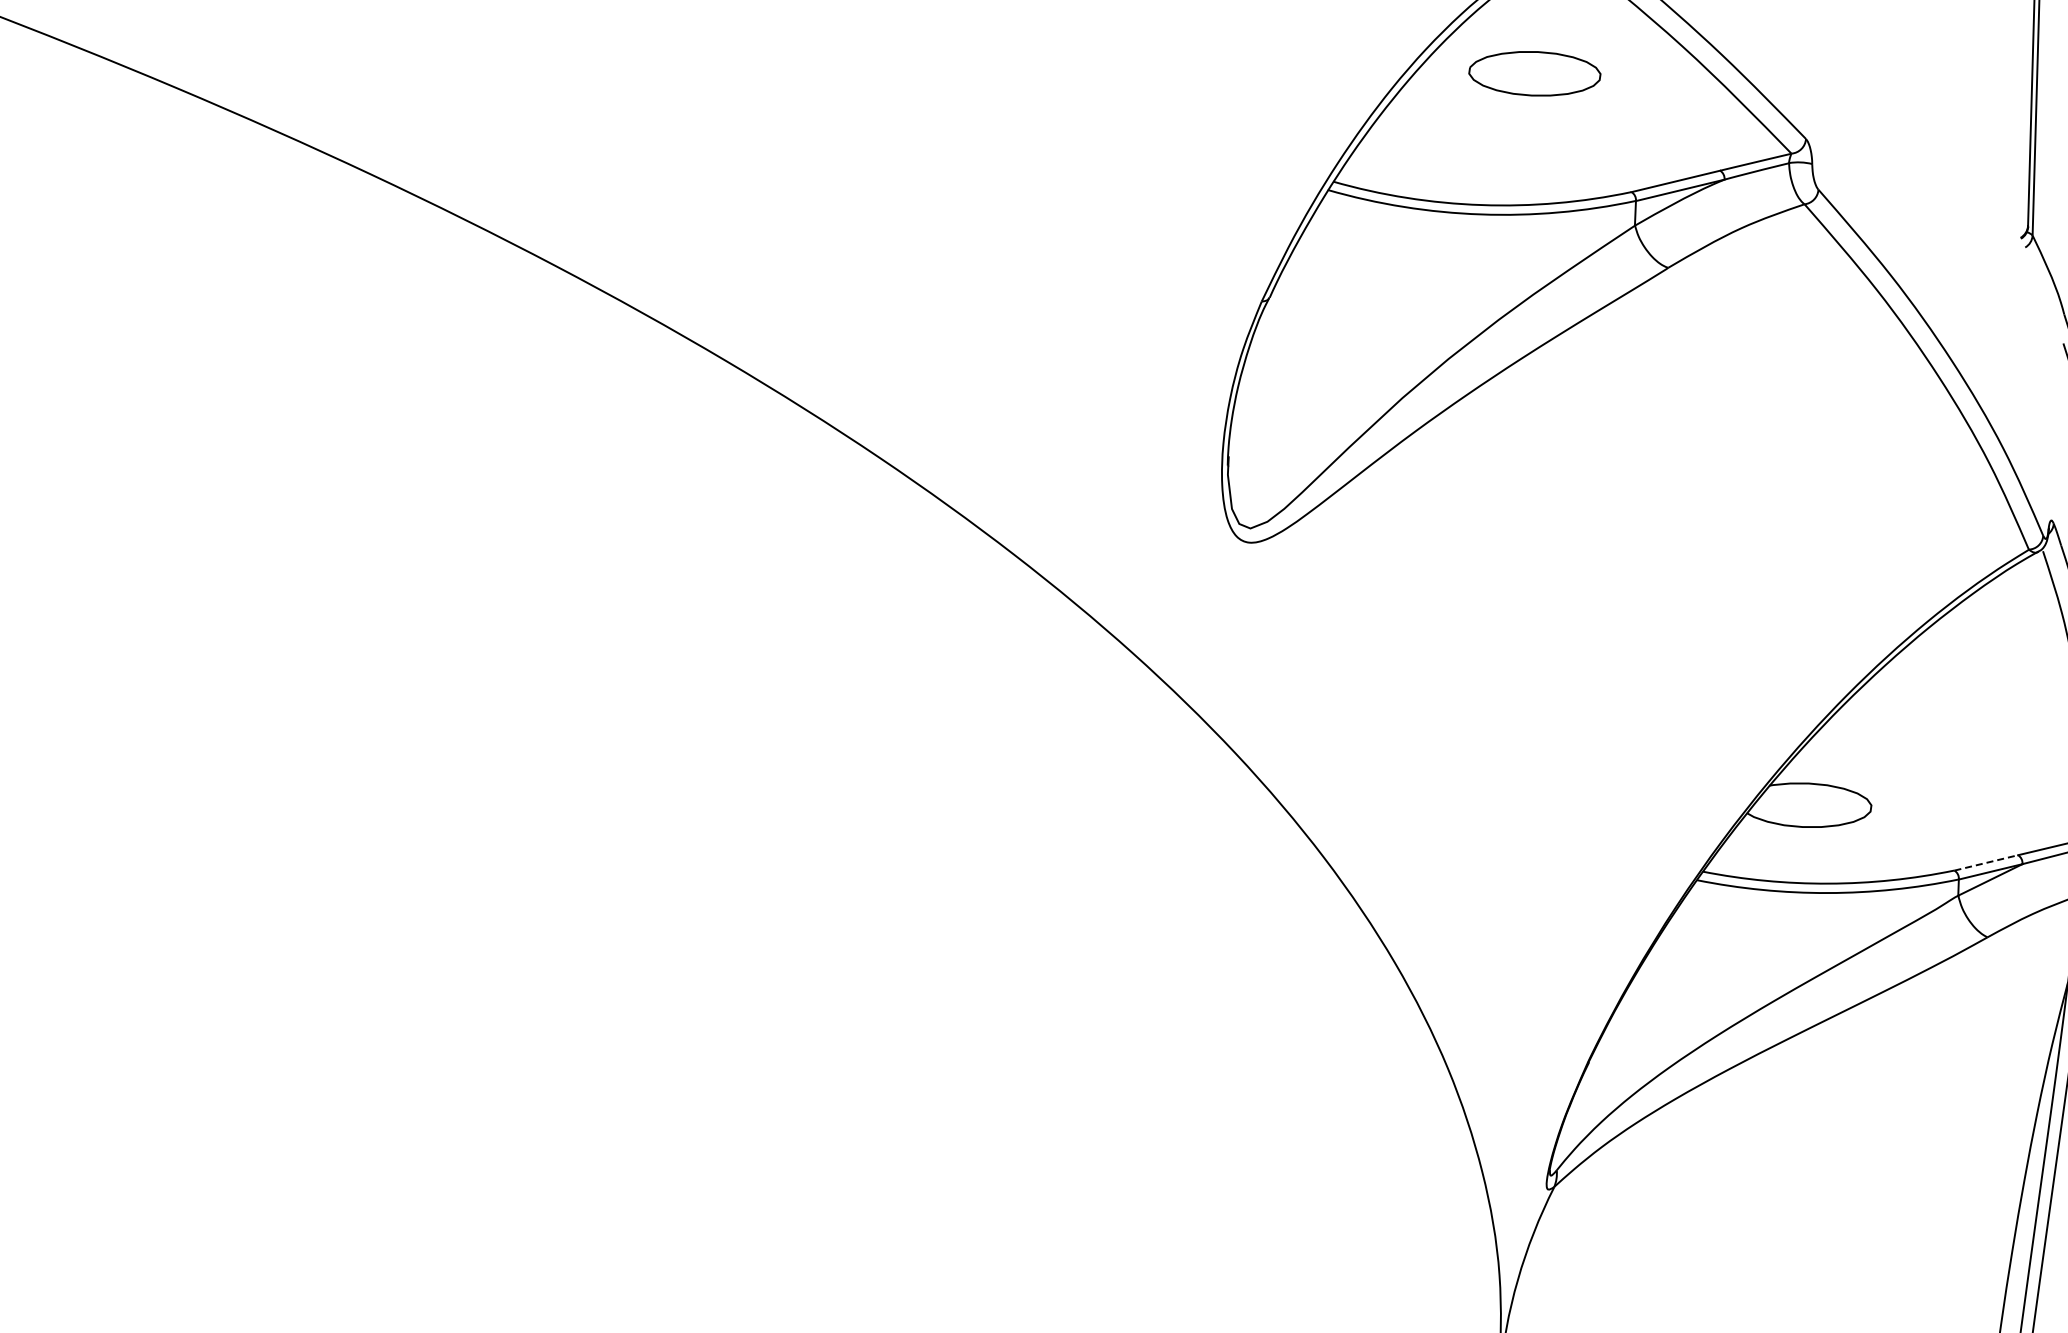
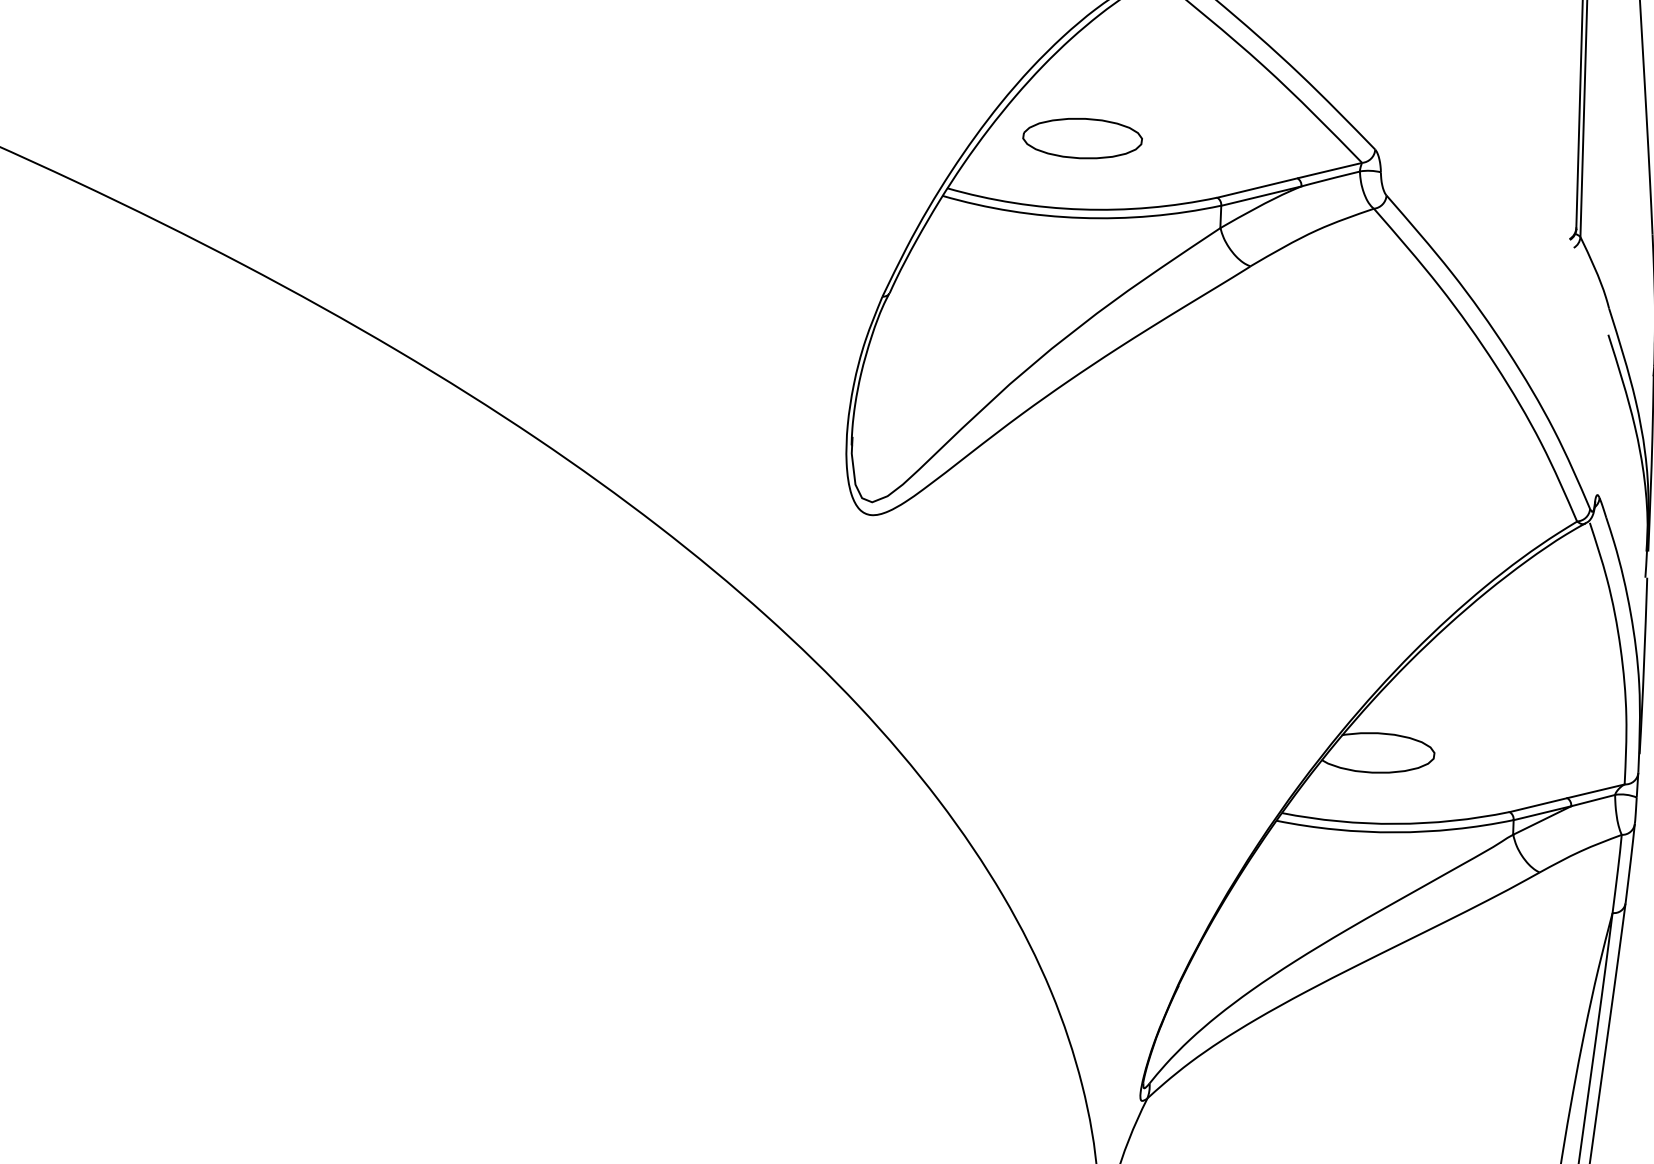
part: (1534, 73) -> (1082, 138), moved
line: (1986, 862) -> (1538, 804), dashed -> solid

